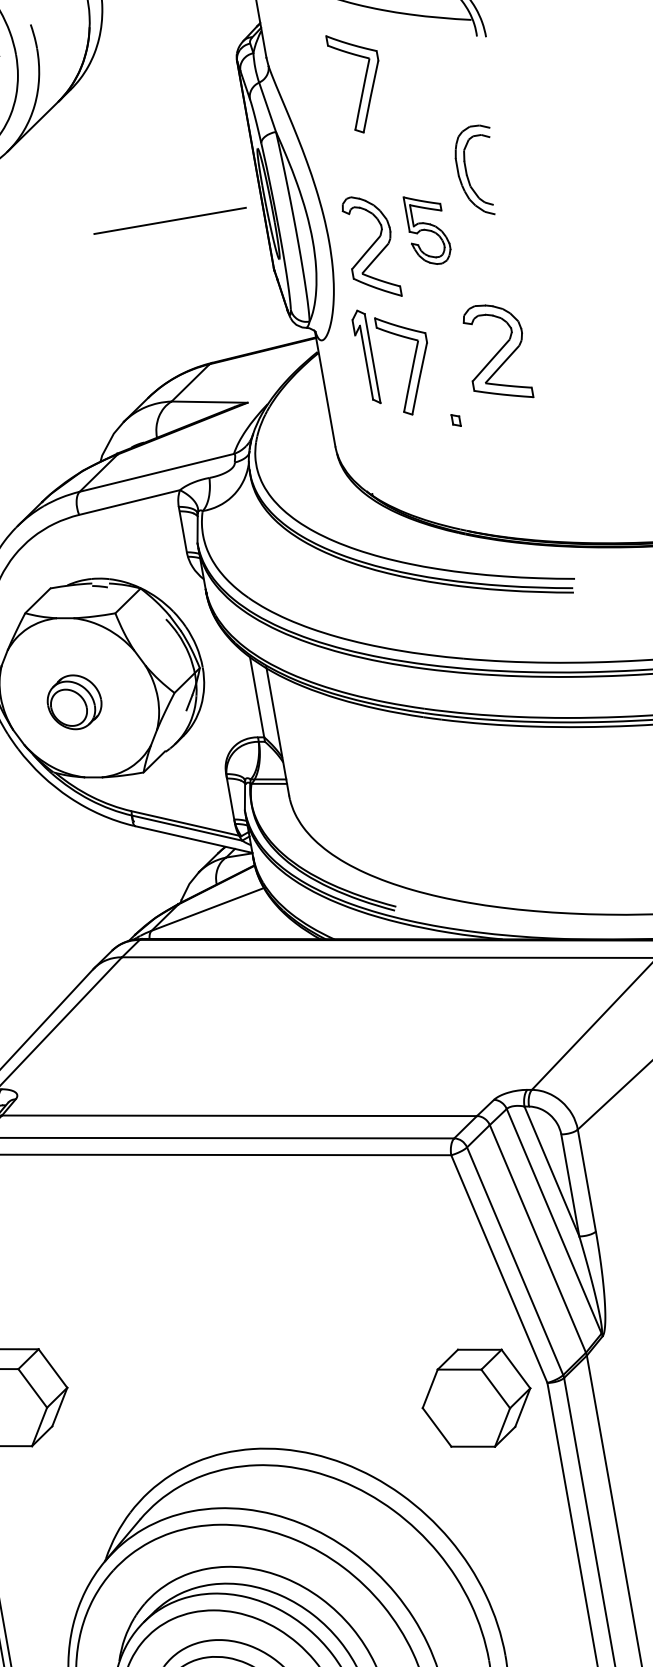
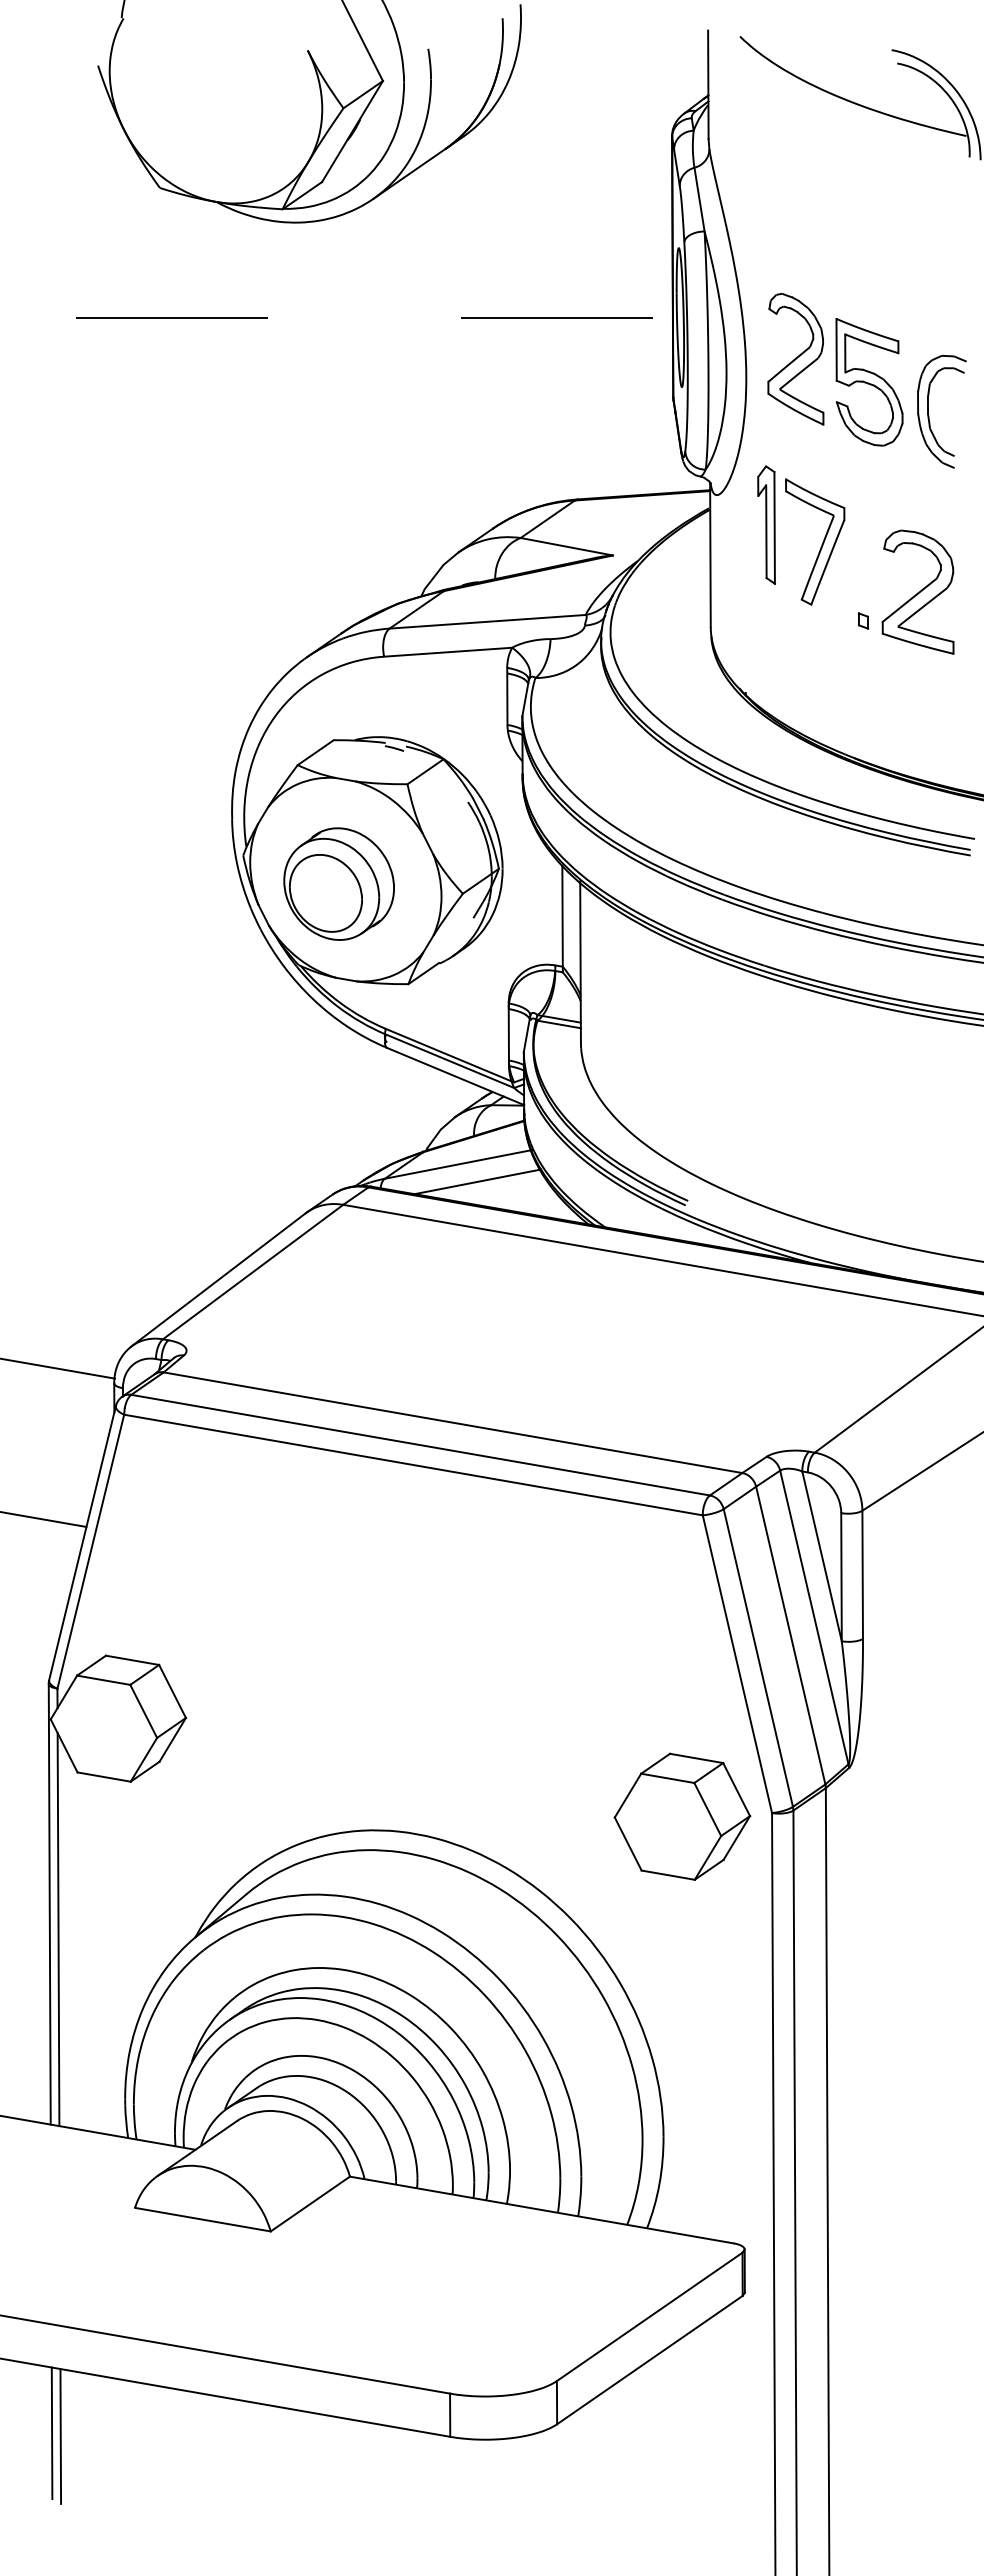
part: (363, 83) -> (821, 190), removed
part: (468, 175) -> (929, 415), moved
part: (428, 229) -> (869, 382), size x1.43
part: (370, 247) -> (795, 359), moved
part: (496, 352) -> (917, 591), moved
part: (74, 701) -> (338, 883), size x1.67
line: (225, 920) -> (477, 1181), added

